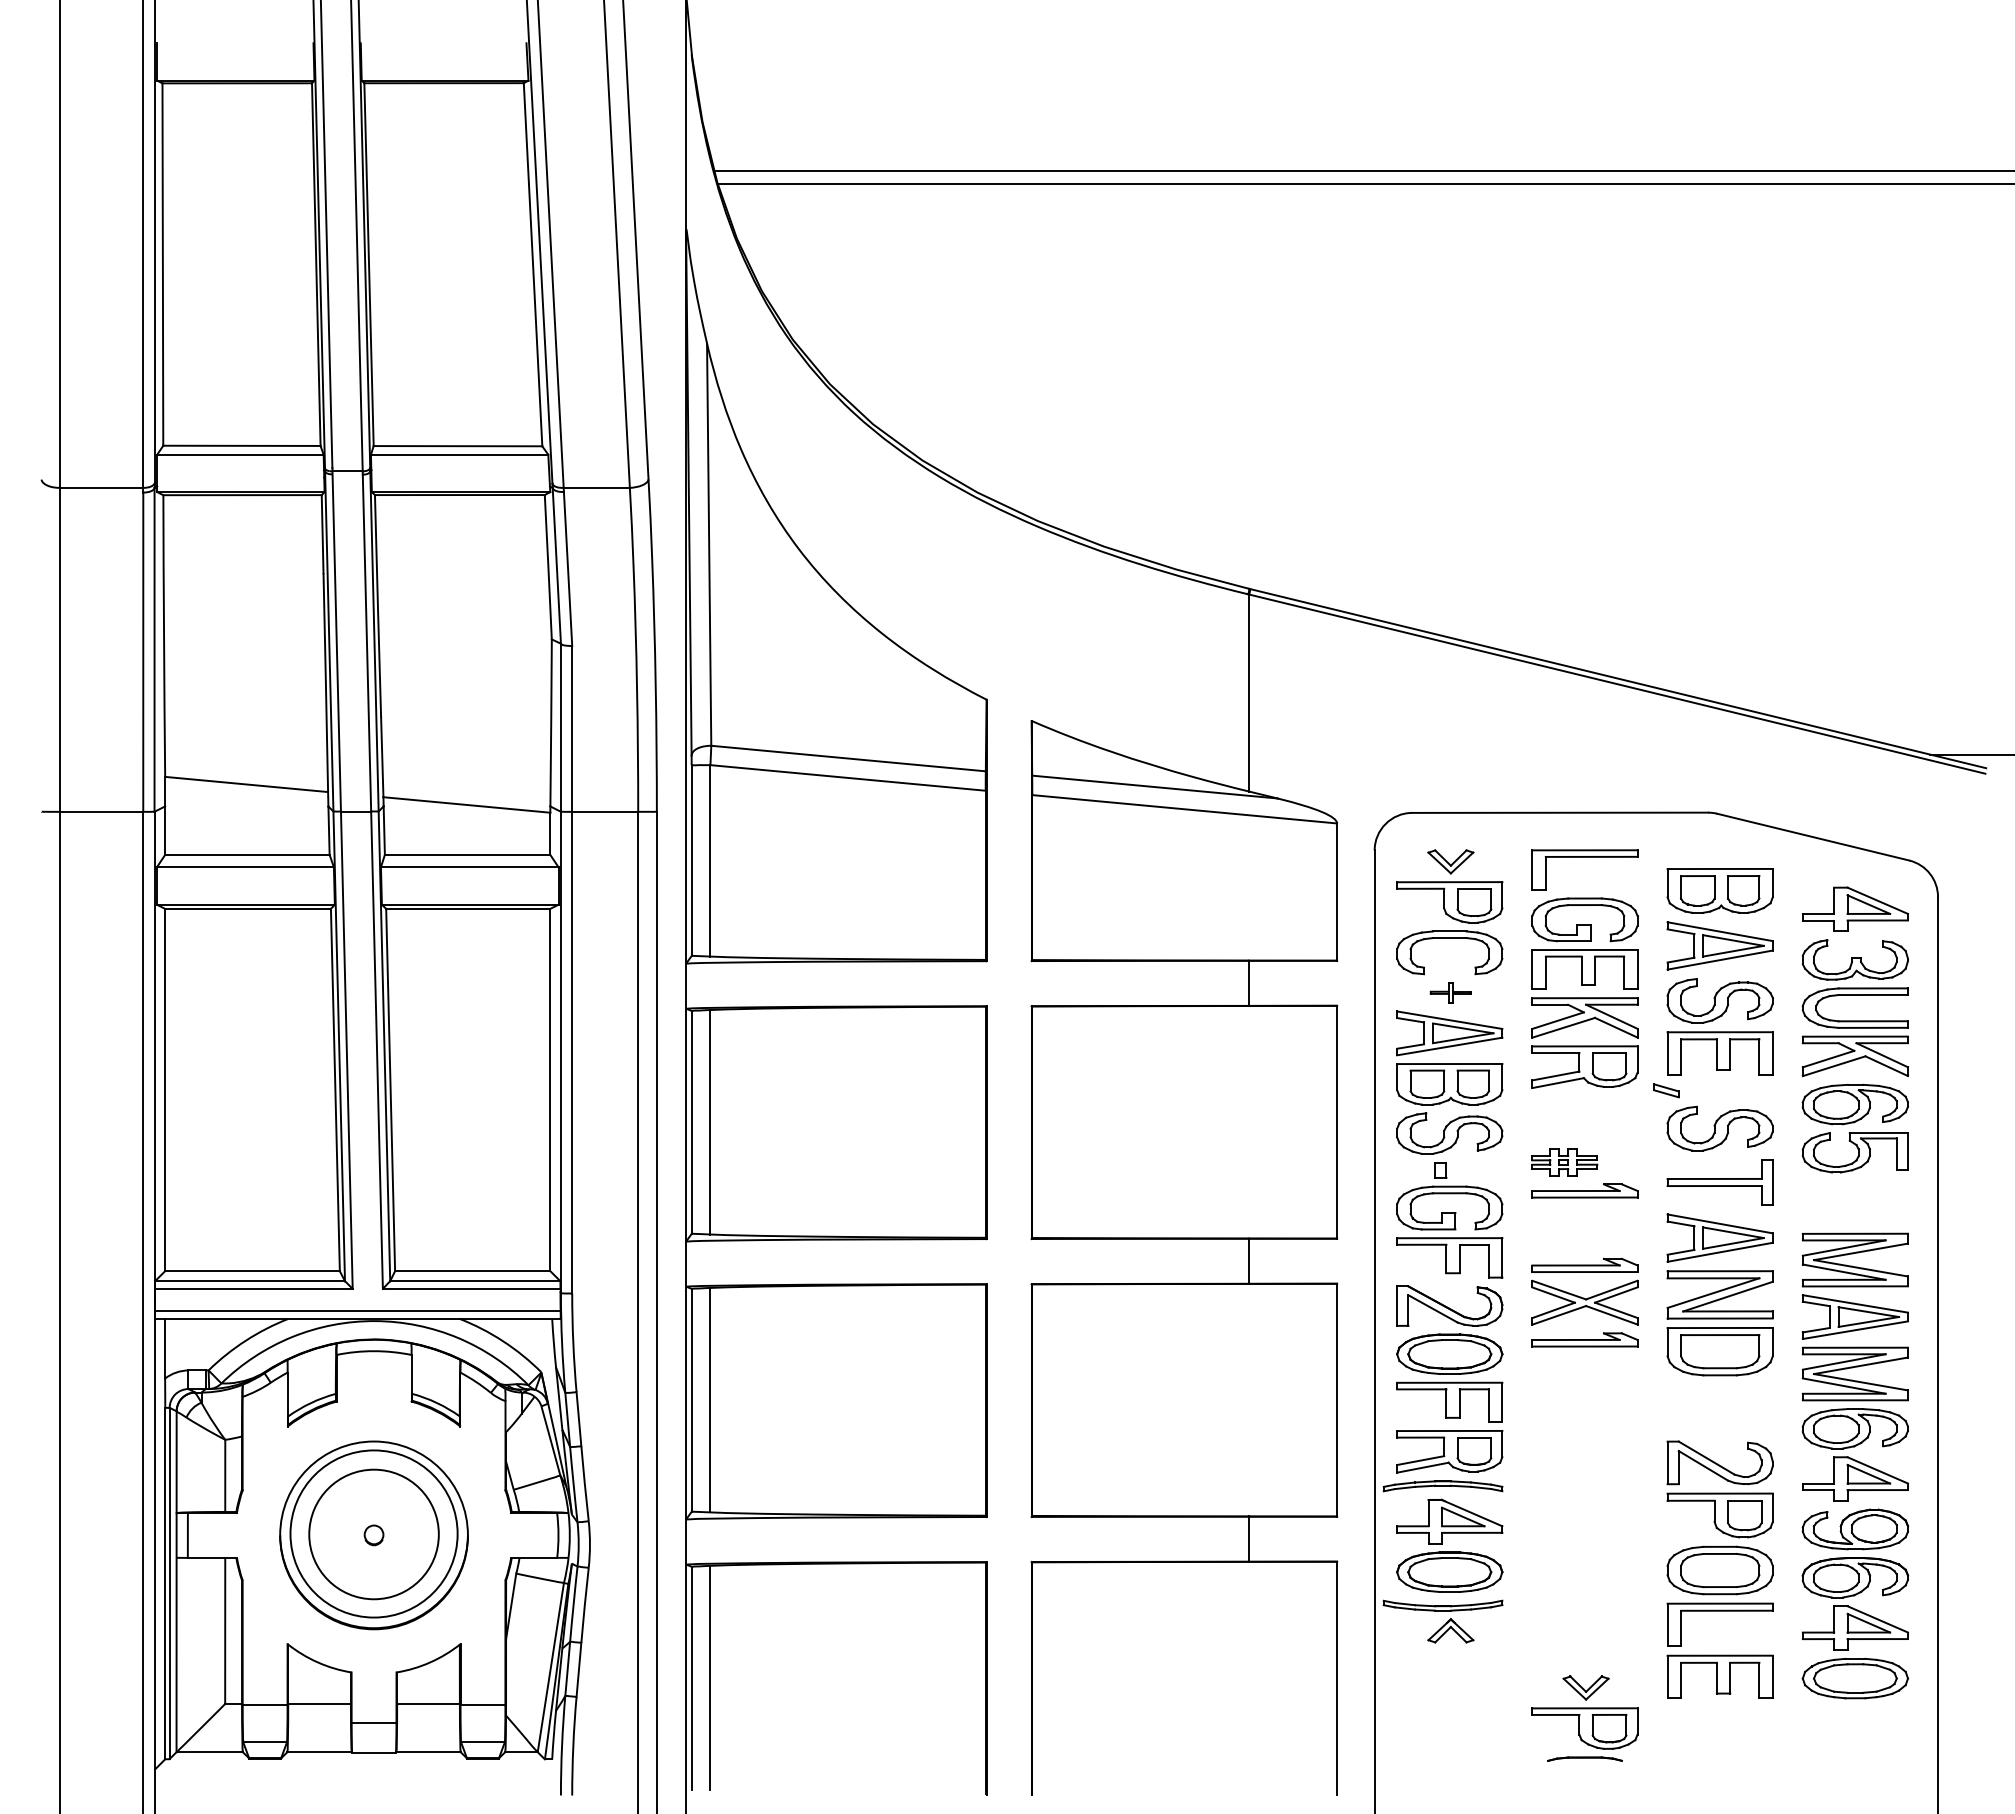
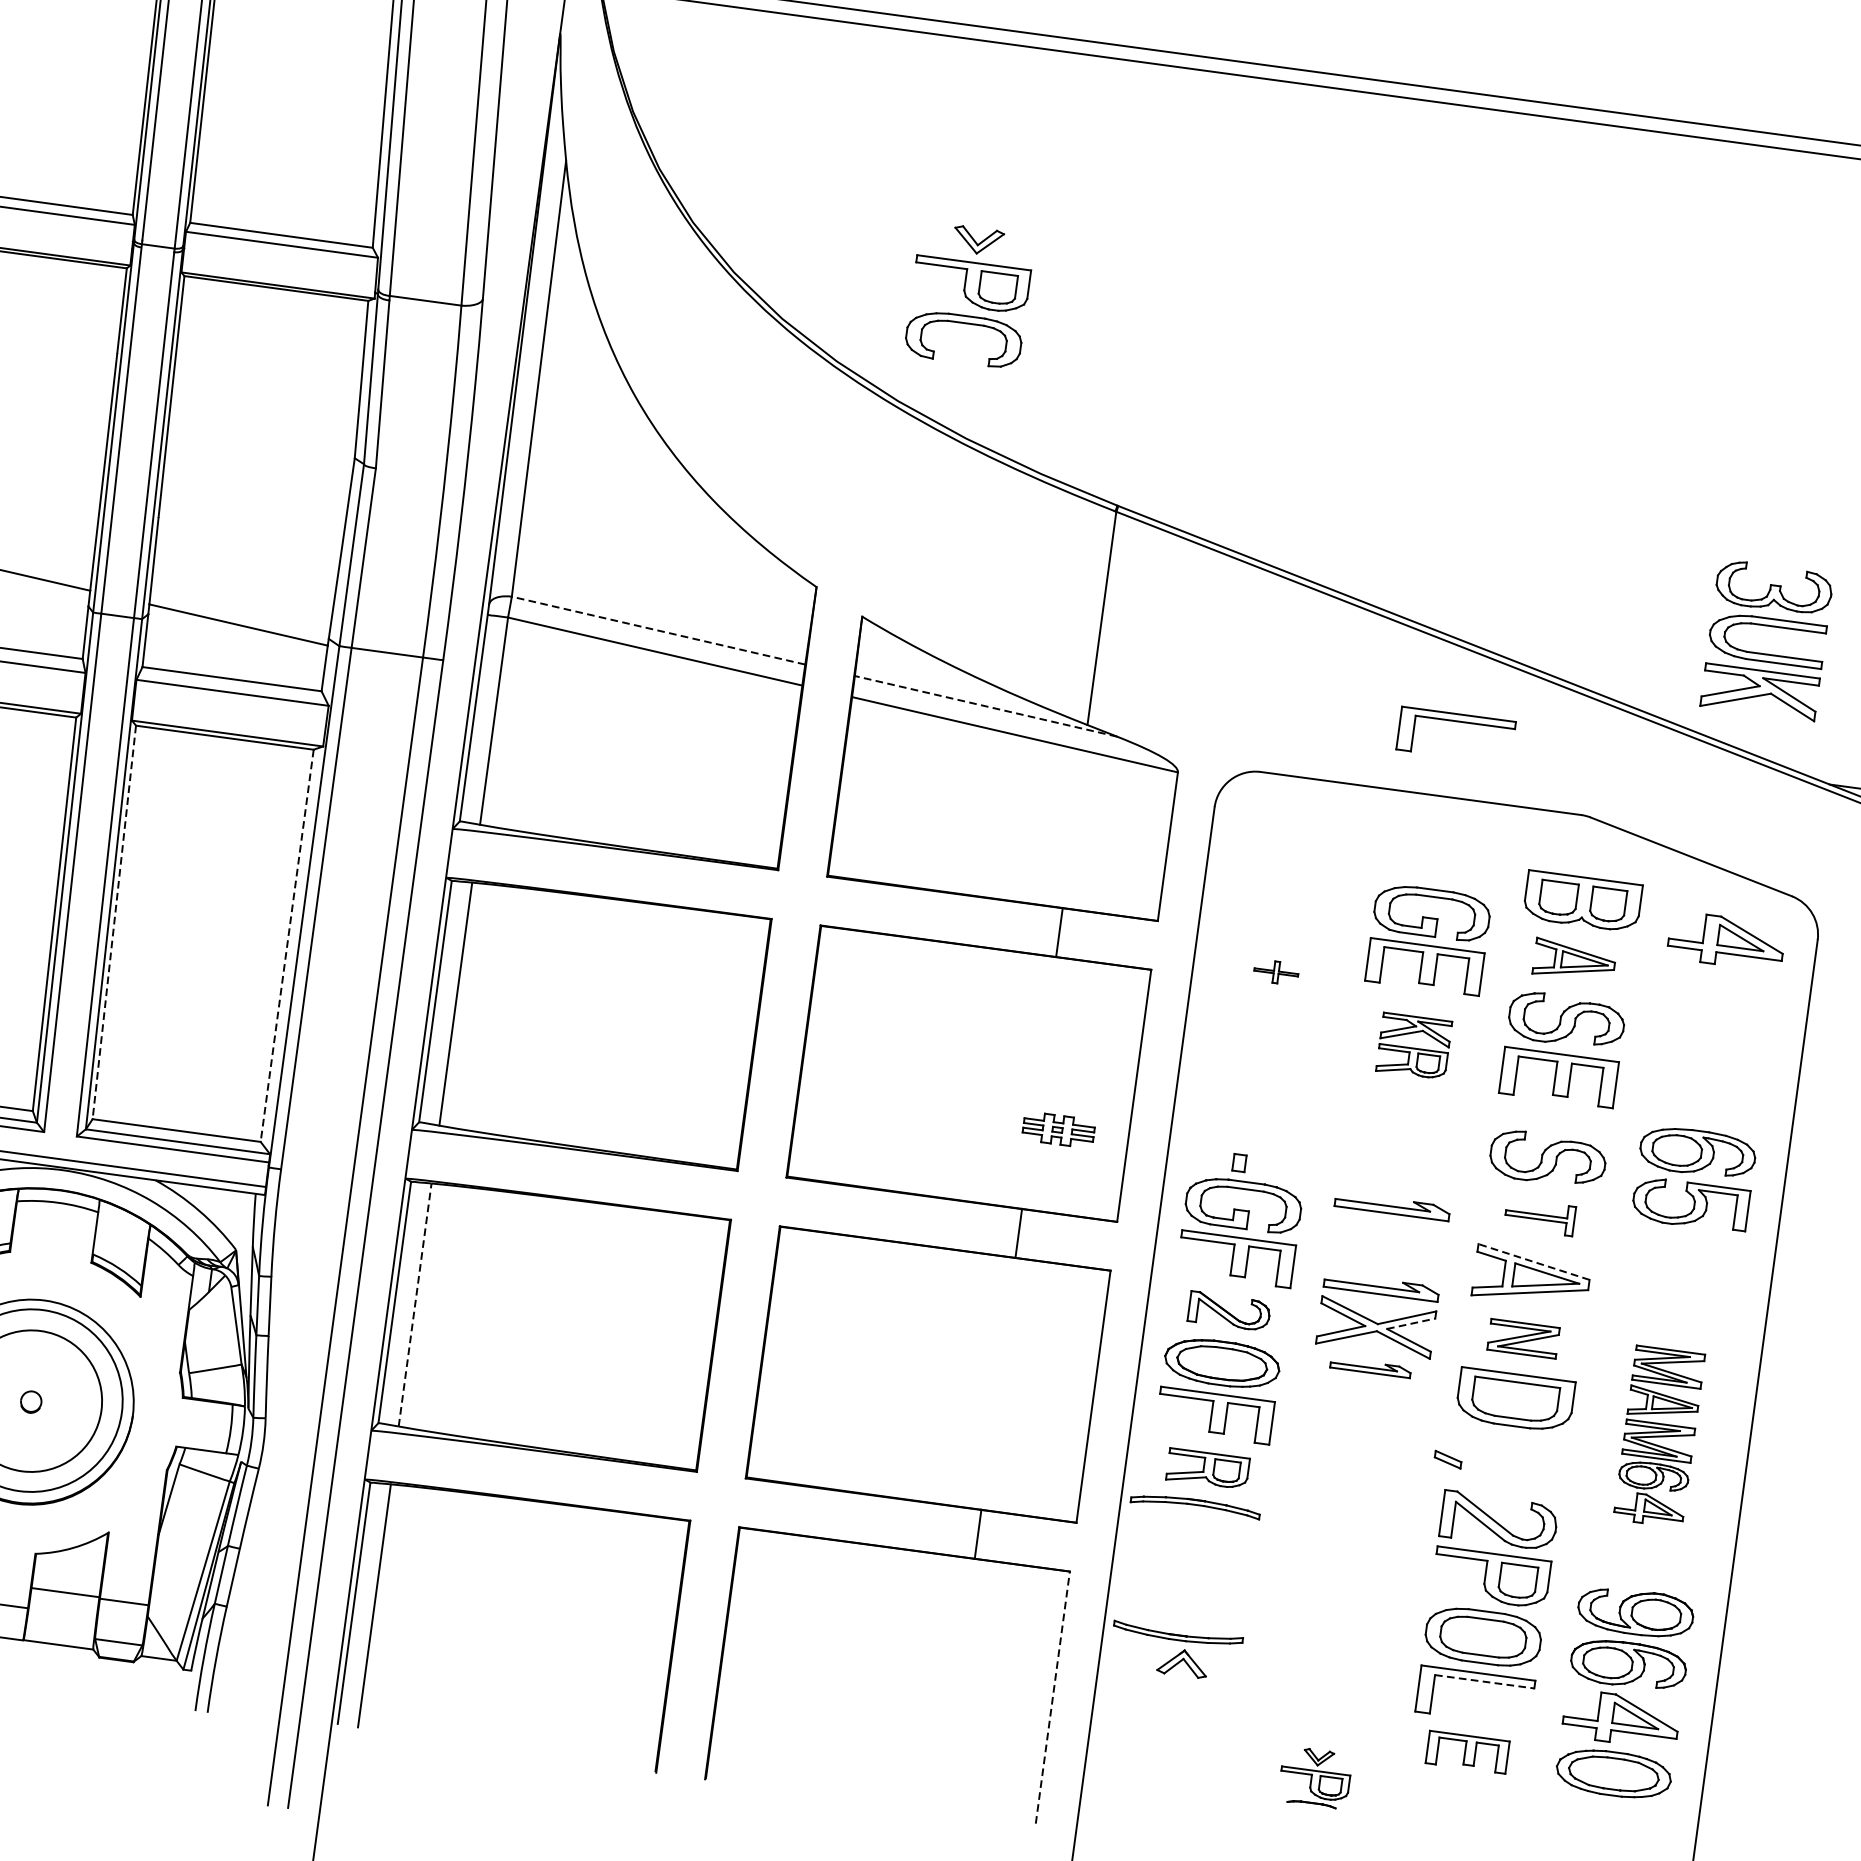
line: (848, 758) -> (658, 630), solid -> dashed
line: (1154, 787) -> (985, 706), solid -> dashed
part: (1584, 857) -> (1457, 722), moved
part: (1449, 912) -> (969, 295), moved
part: (1719, 945) -> (1574, 960), size x0.7
part: (1854, 1020) -> (1764, 653), moved
part: (1584, 1042) -> (1413, 1045), size x0.6
part: (1449, 1082) -> (1261, 1069), removed
line: (390, 1090) -> (114, 922), solid -> dashed
line: (550, 1090) -> (287, 946), solid -> dashed
part: (1666, 1090) -> (1448, 1459), moved
part: (1564, 1162) -> (1058, 1129), moved
part: (1719, 1182) -> (1539, 1217), size x0.6
line: (1719, 1223) -> (1533, 1261), solid -> dashed
part: (1719, 1294) -> (1522, 1338), size x0.6
line: (1616, 1295) -> (1411, 1324), solid -> dashed
part: (1449, 1305) -> (1229, 1310), size x0.7
part: (1584, 1339) -> (1370, 1367), size x0.7
part: (1854, 1366) -> (1658, 1436), size x0.6
line: (710, 1399) -> (415, 1304), solid -> dashed
part: (1449, 1451) -> (1207, 1468), size x0.7
part: (1449, 1545) -> (1193, 1570), removed
line: (1726, 1610) -> (1484, 1681), solid -> dashed
part: (1719, 1676) -> (1467, 1751), size x0.7
line: (1337, 1677) -> (1053, 1697), solid -> dashed
part: (1584, 1718) -> (1314, 1777), size x0.6

